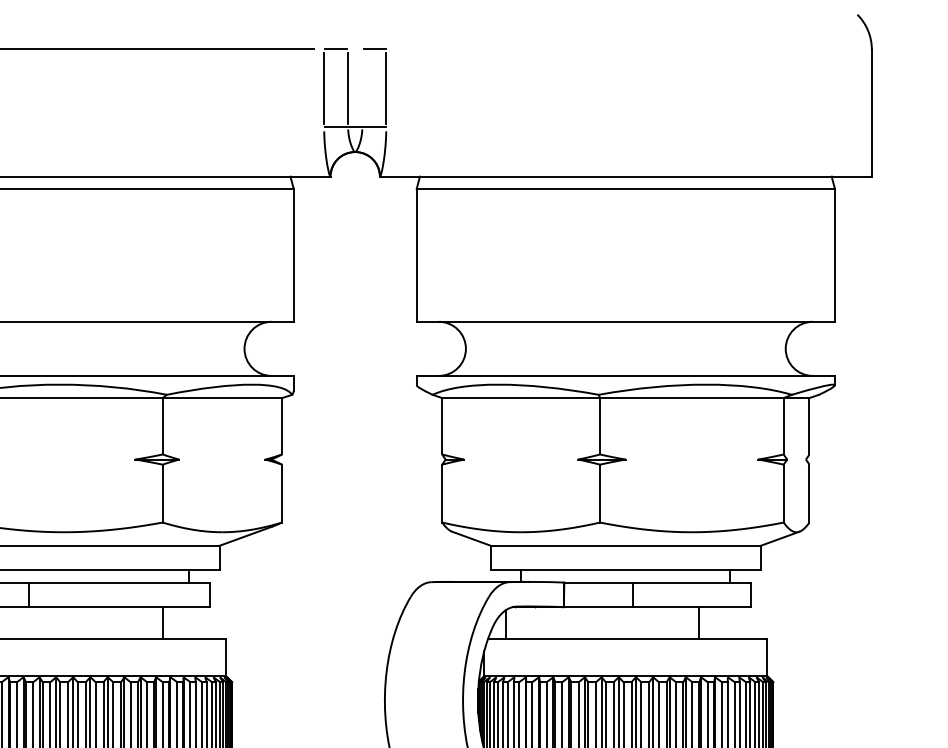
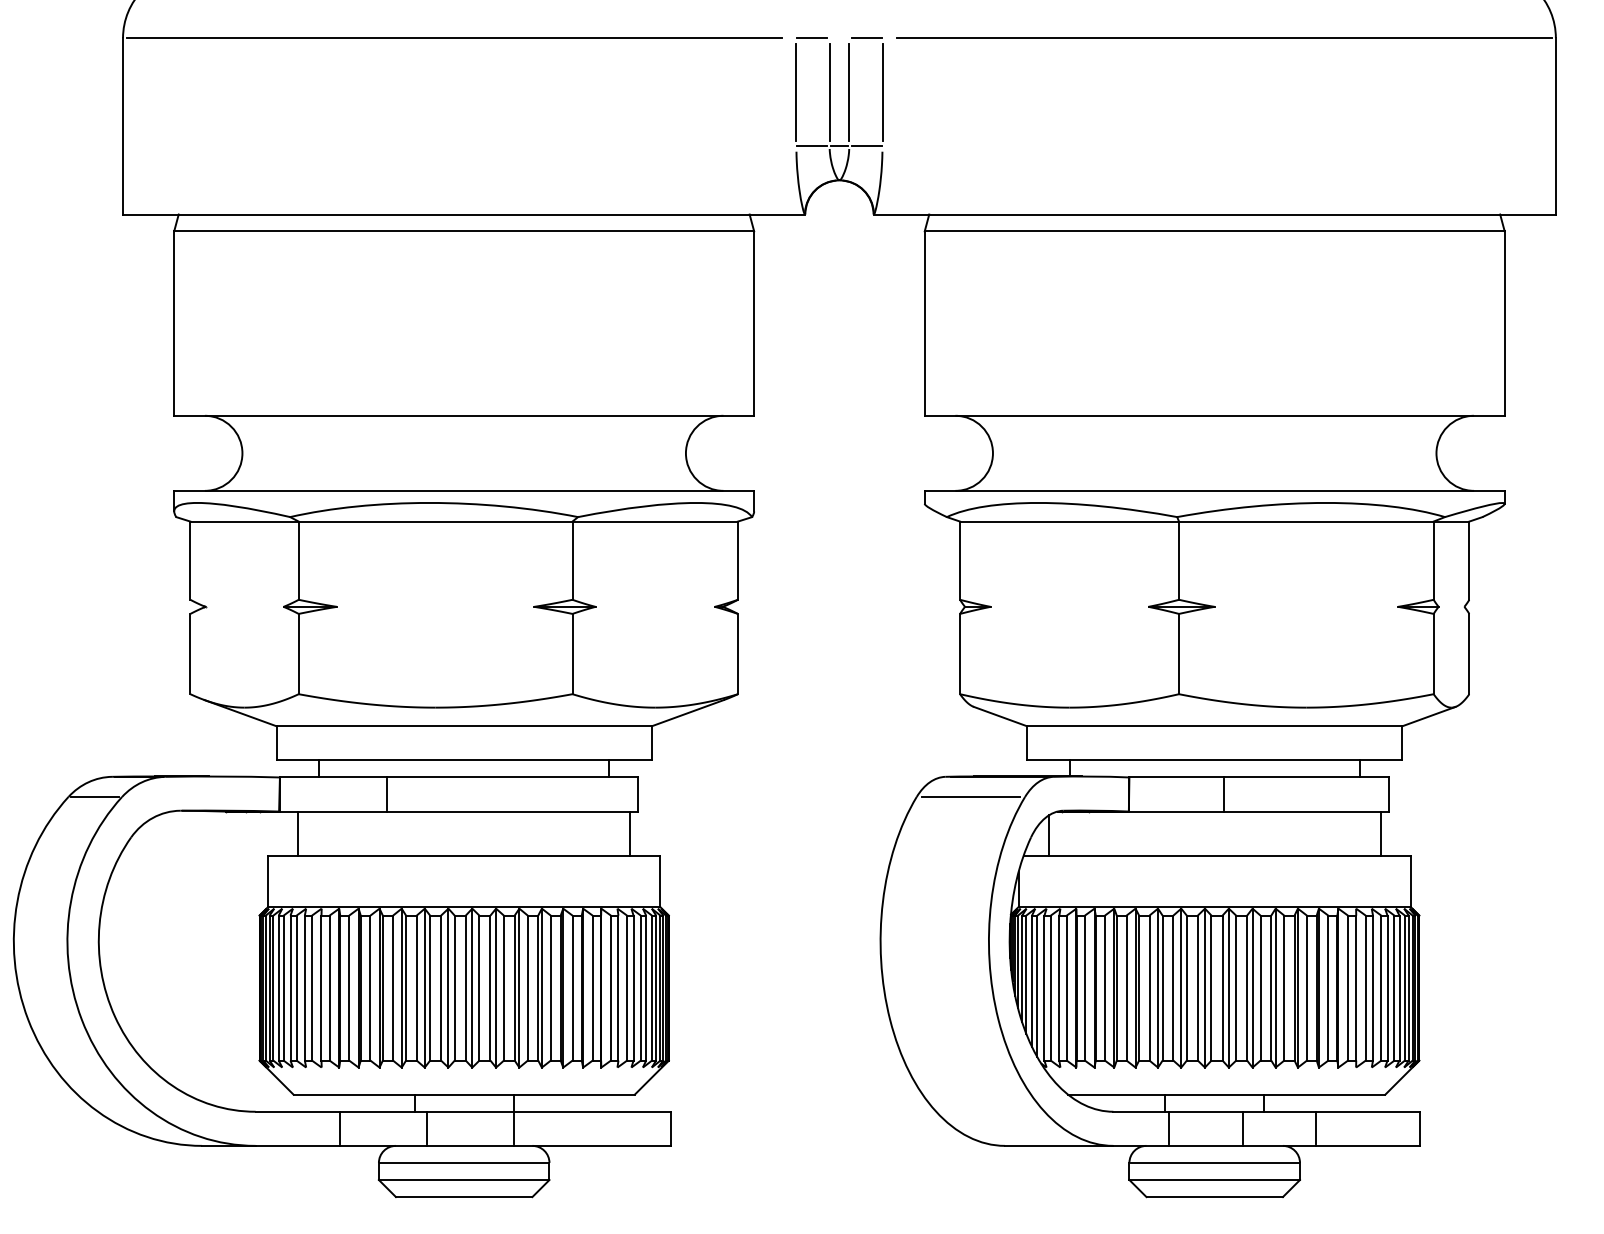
line: (632, 49) -> (1224, 38), added
line: (362, 87) -> (849, 91), added
line: (449, 596) -> (970, 796), added
line: (163, 622) -> (630, 833), moved
line: (698, 622) -> (1380, 833), moved

